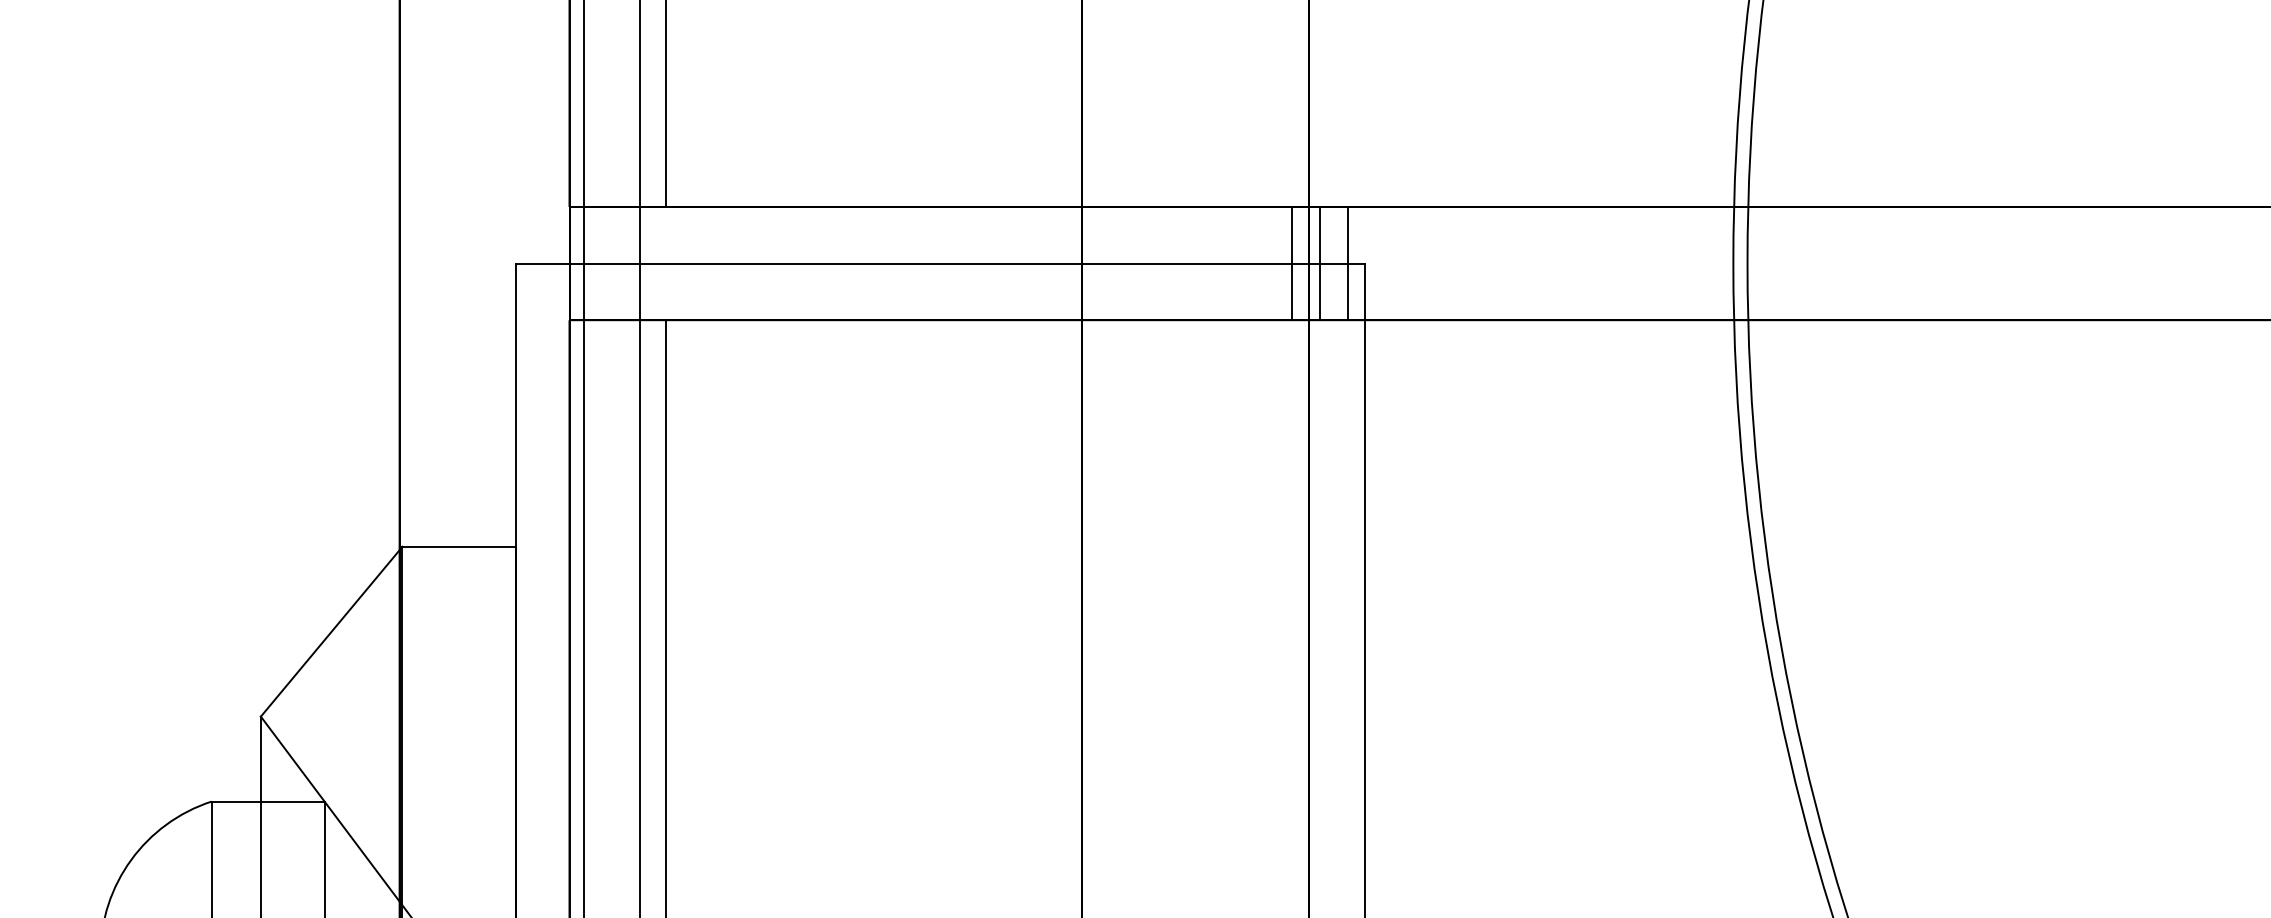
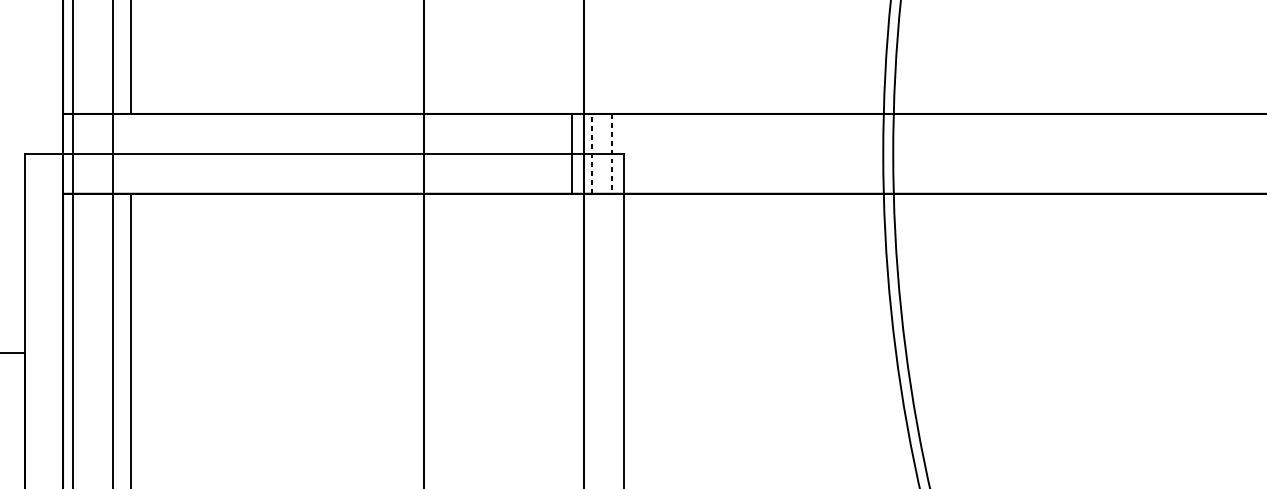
line: (1319, 263) -> (591, 153), solid -> dashed
line: (1348, 263) -> (612, 153), solid -> dashed

